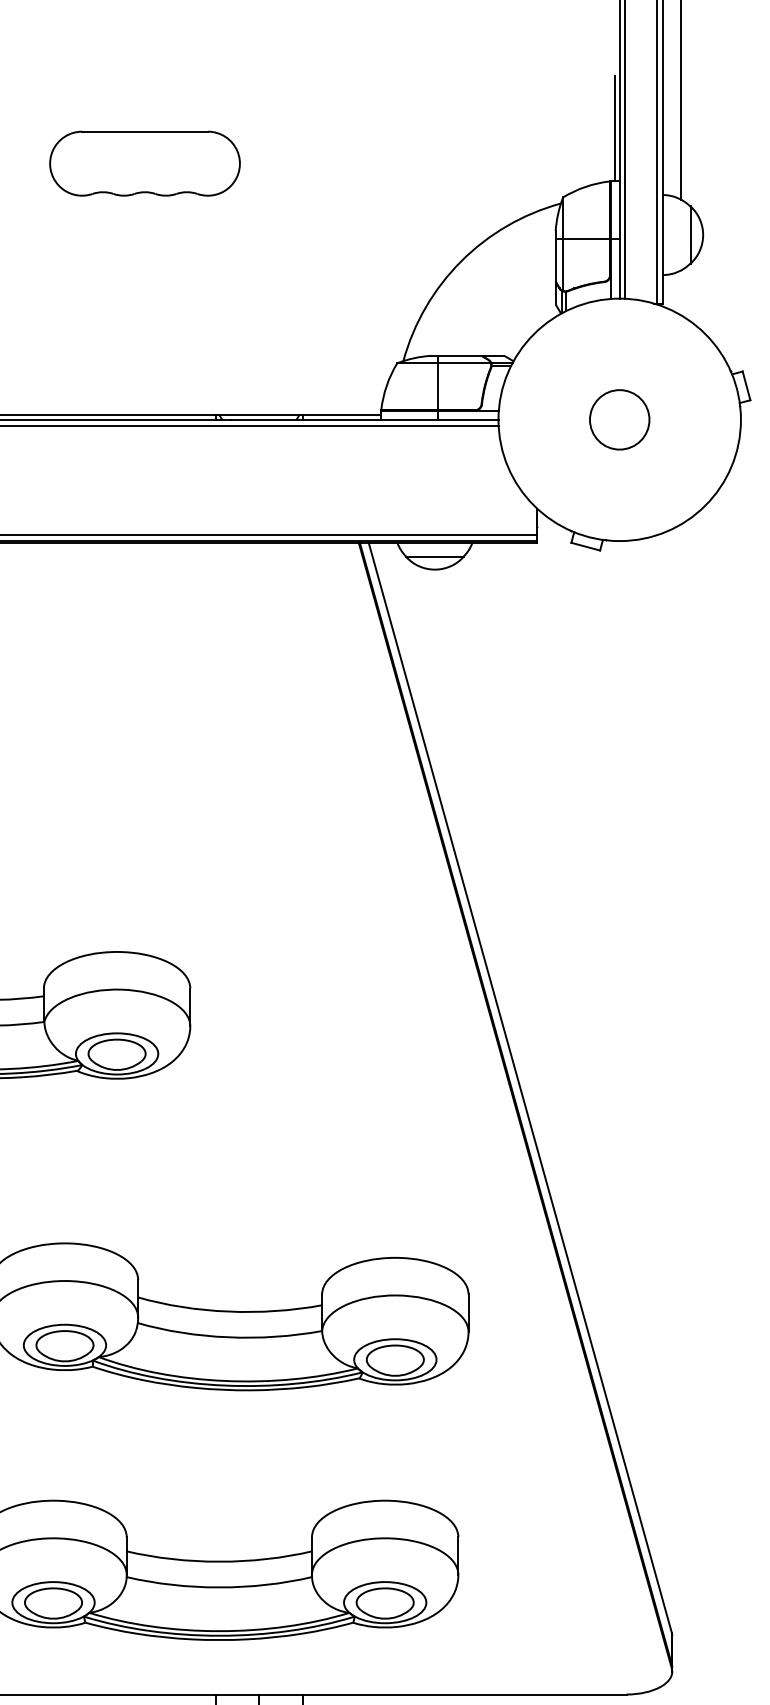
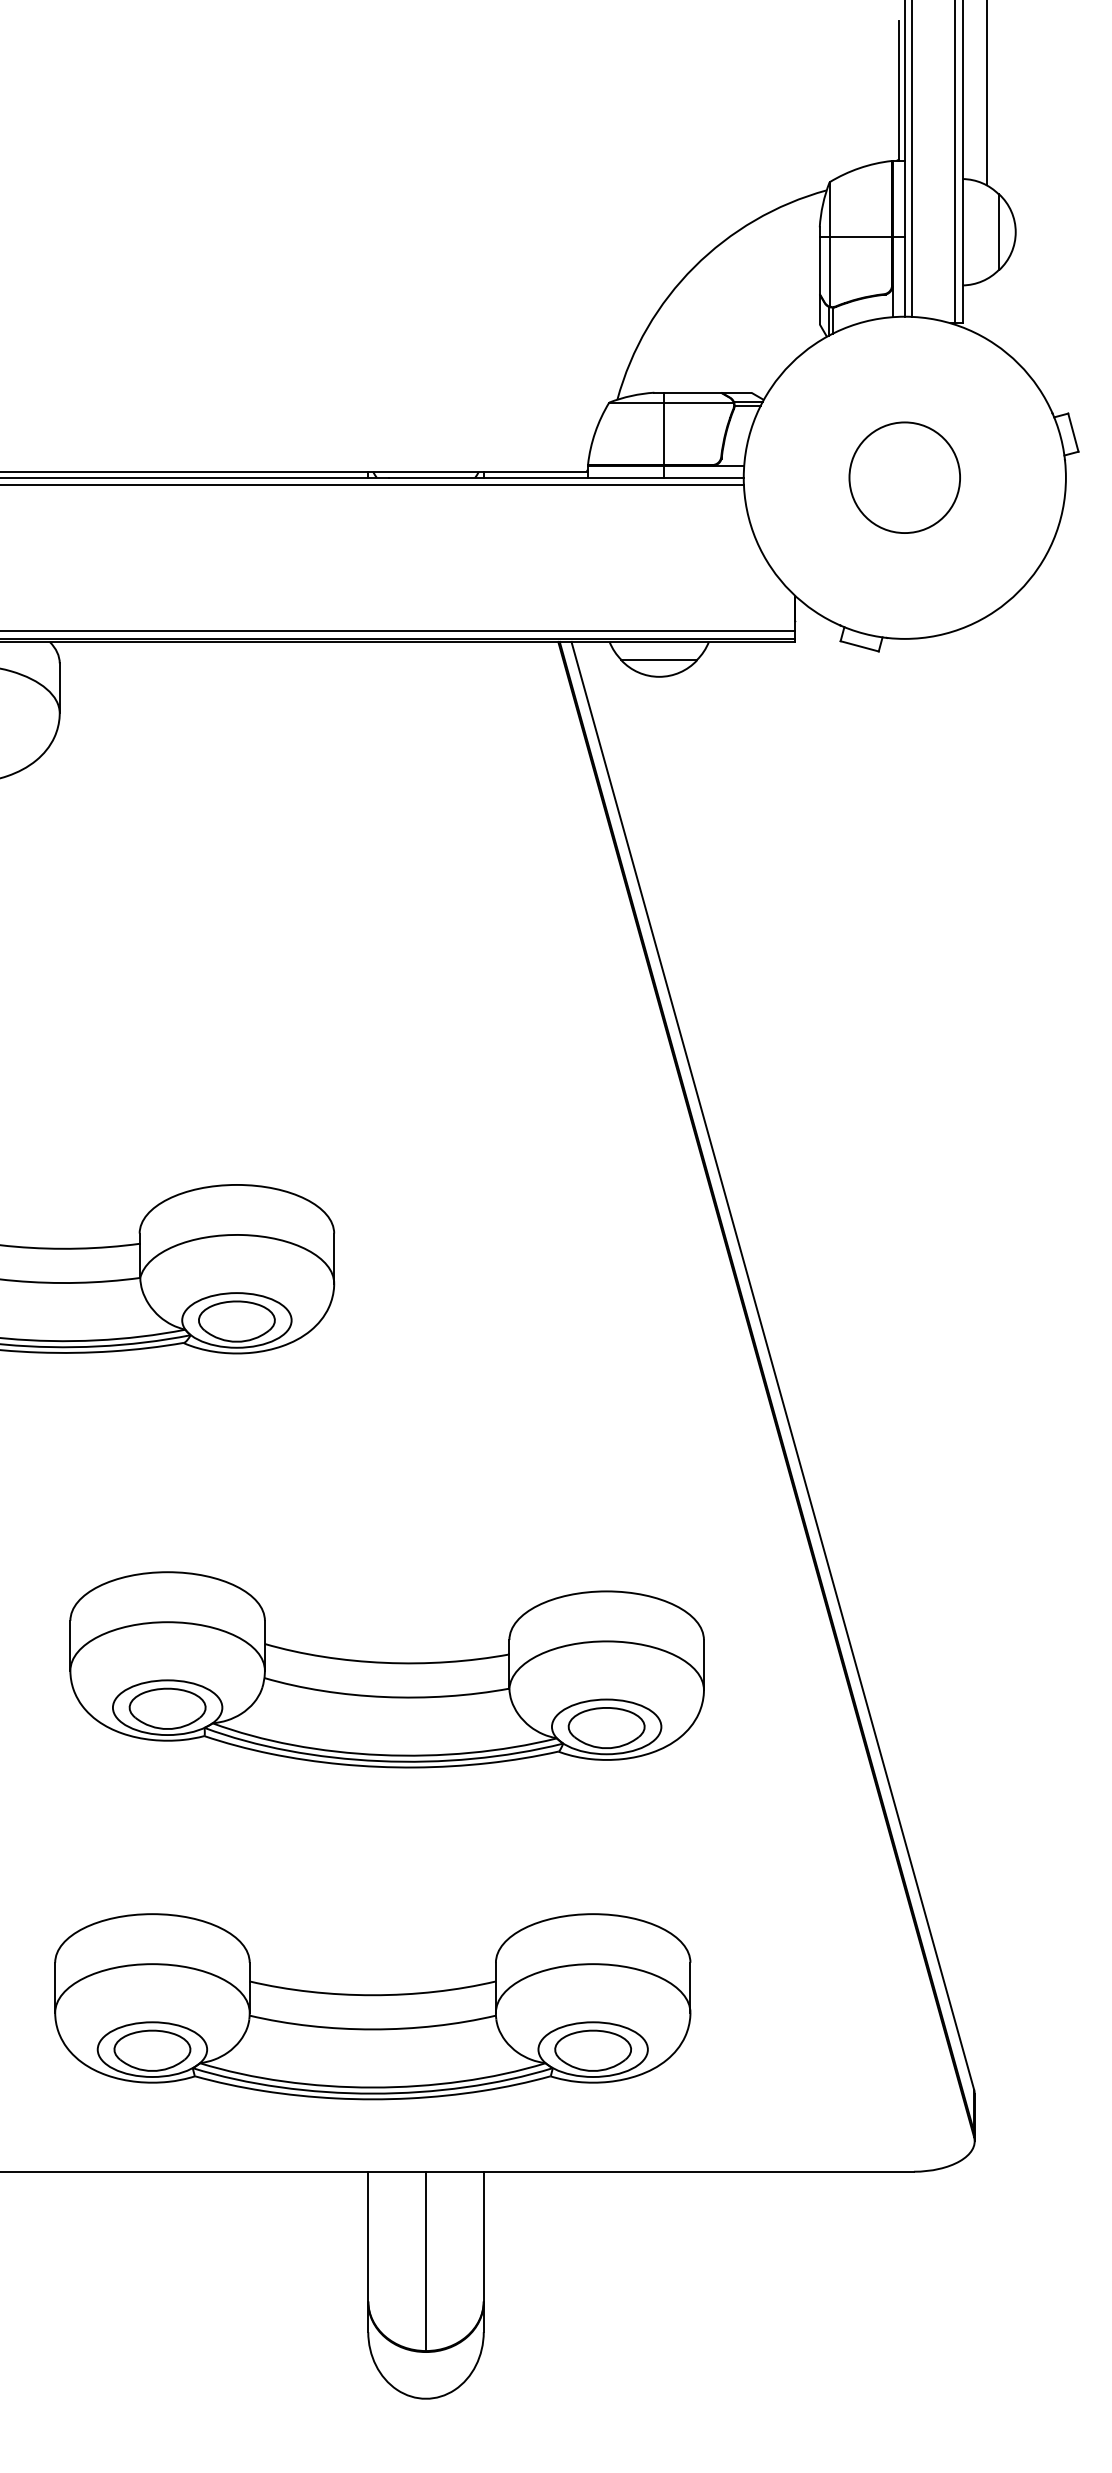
part: (145, 163) -> (274, 137), removed
circle: (619, 419) -> (904, 477), size x1.4

